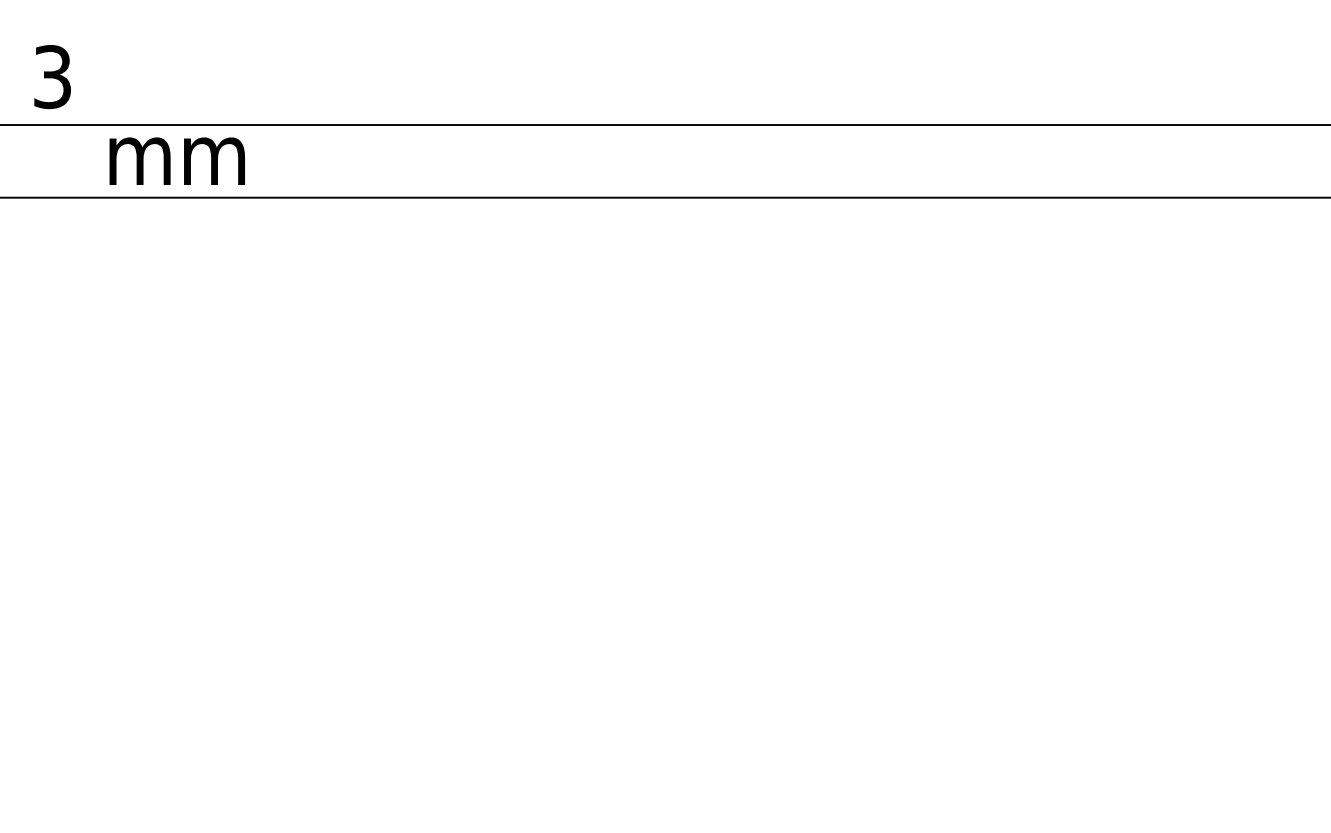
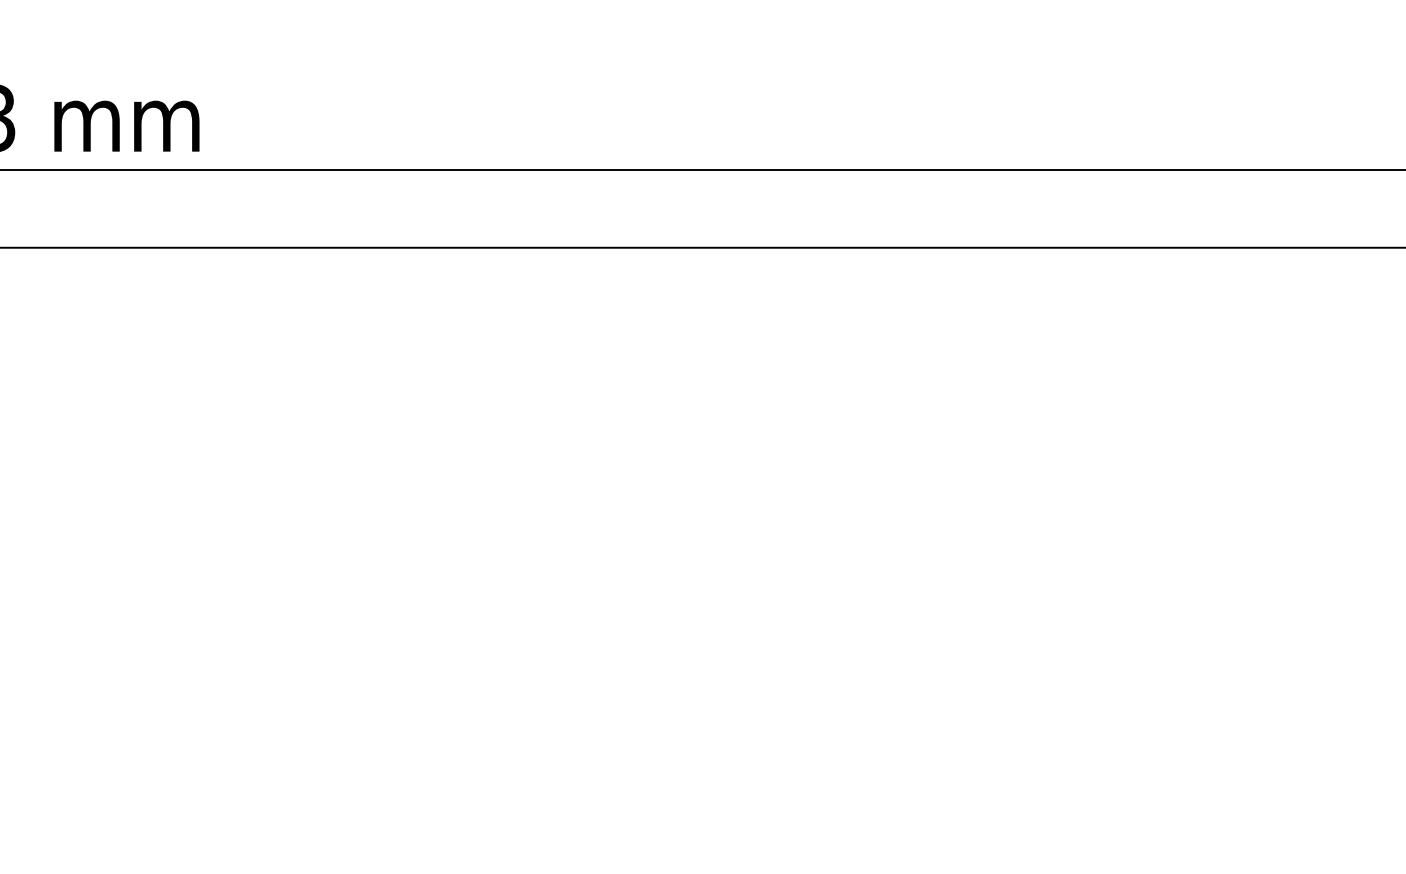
text: (176, 160) -> (126, 125), moved

